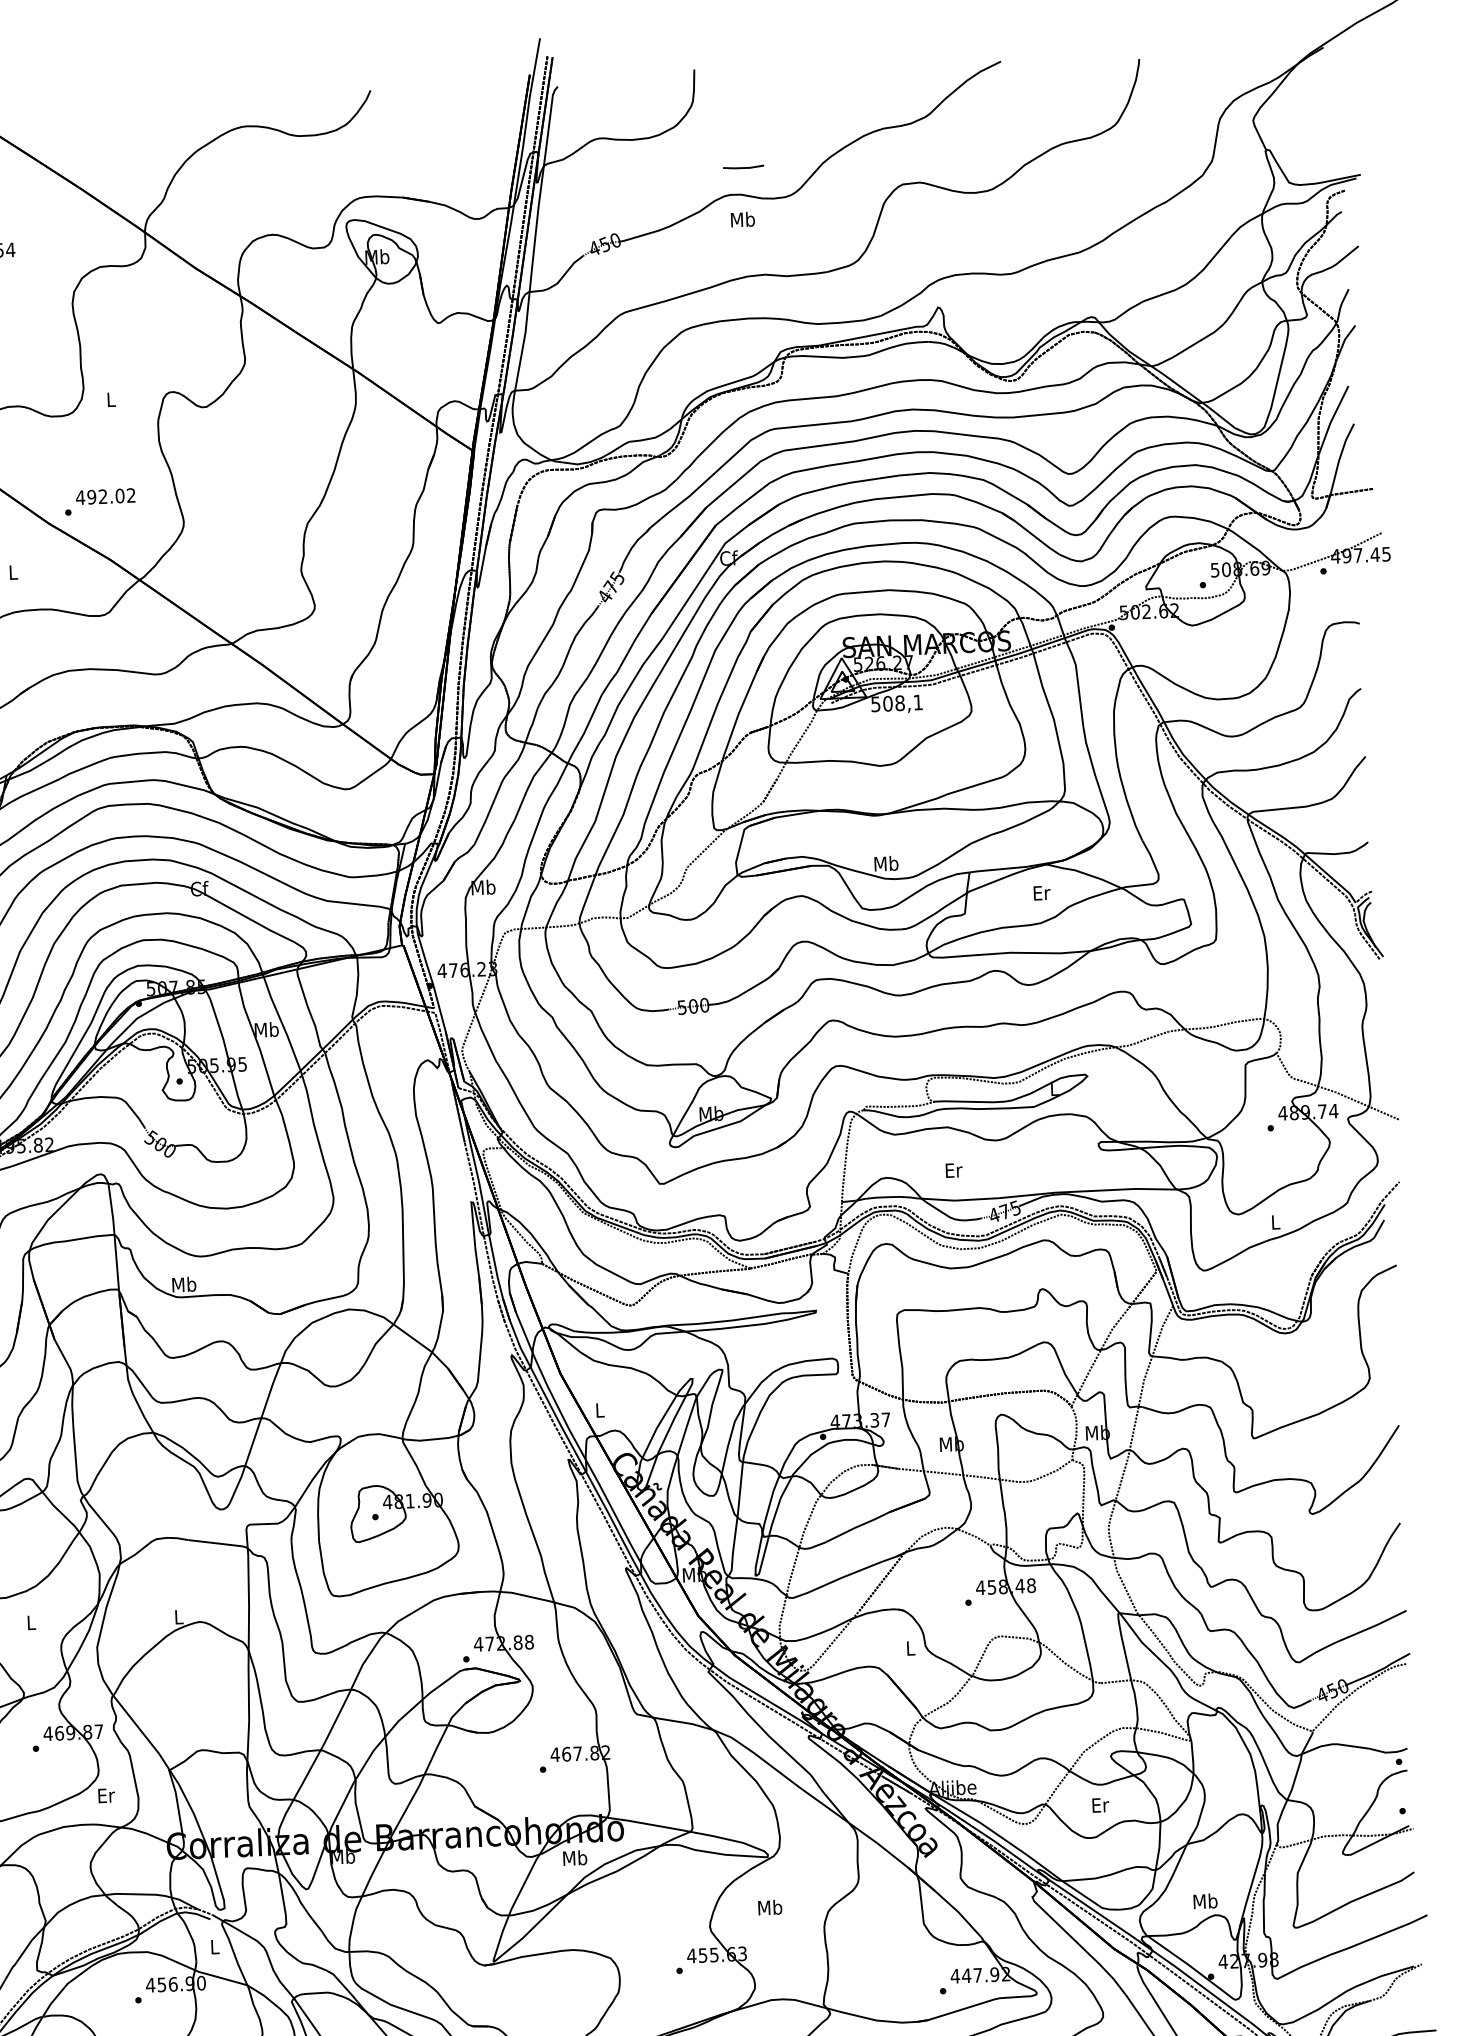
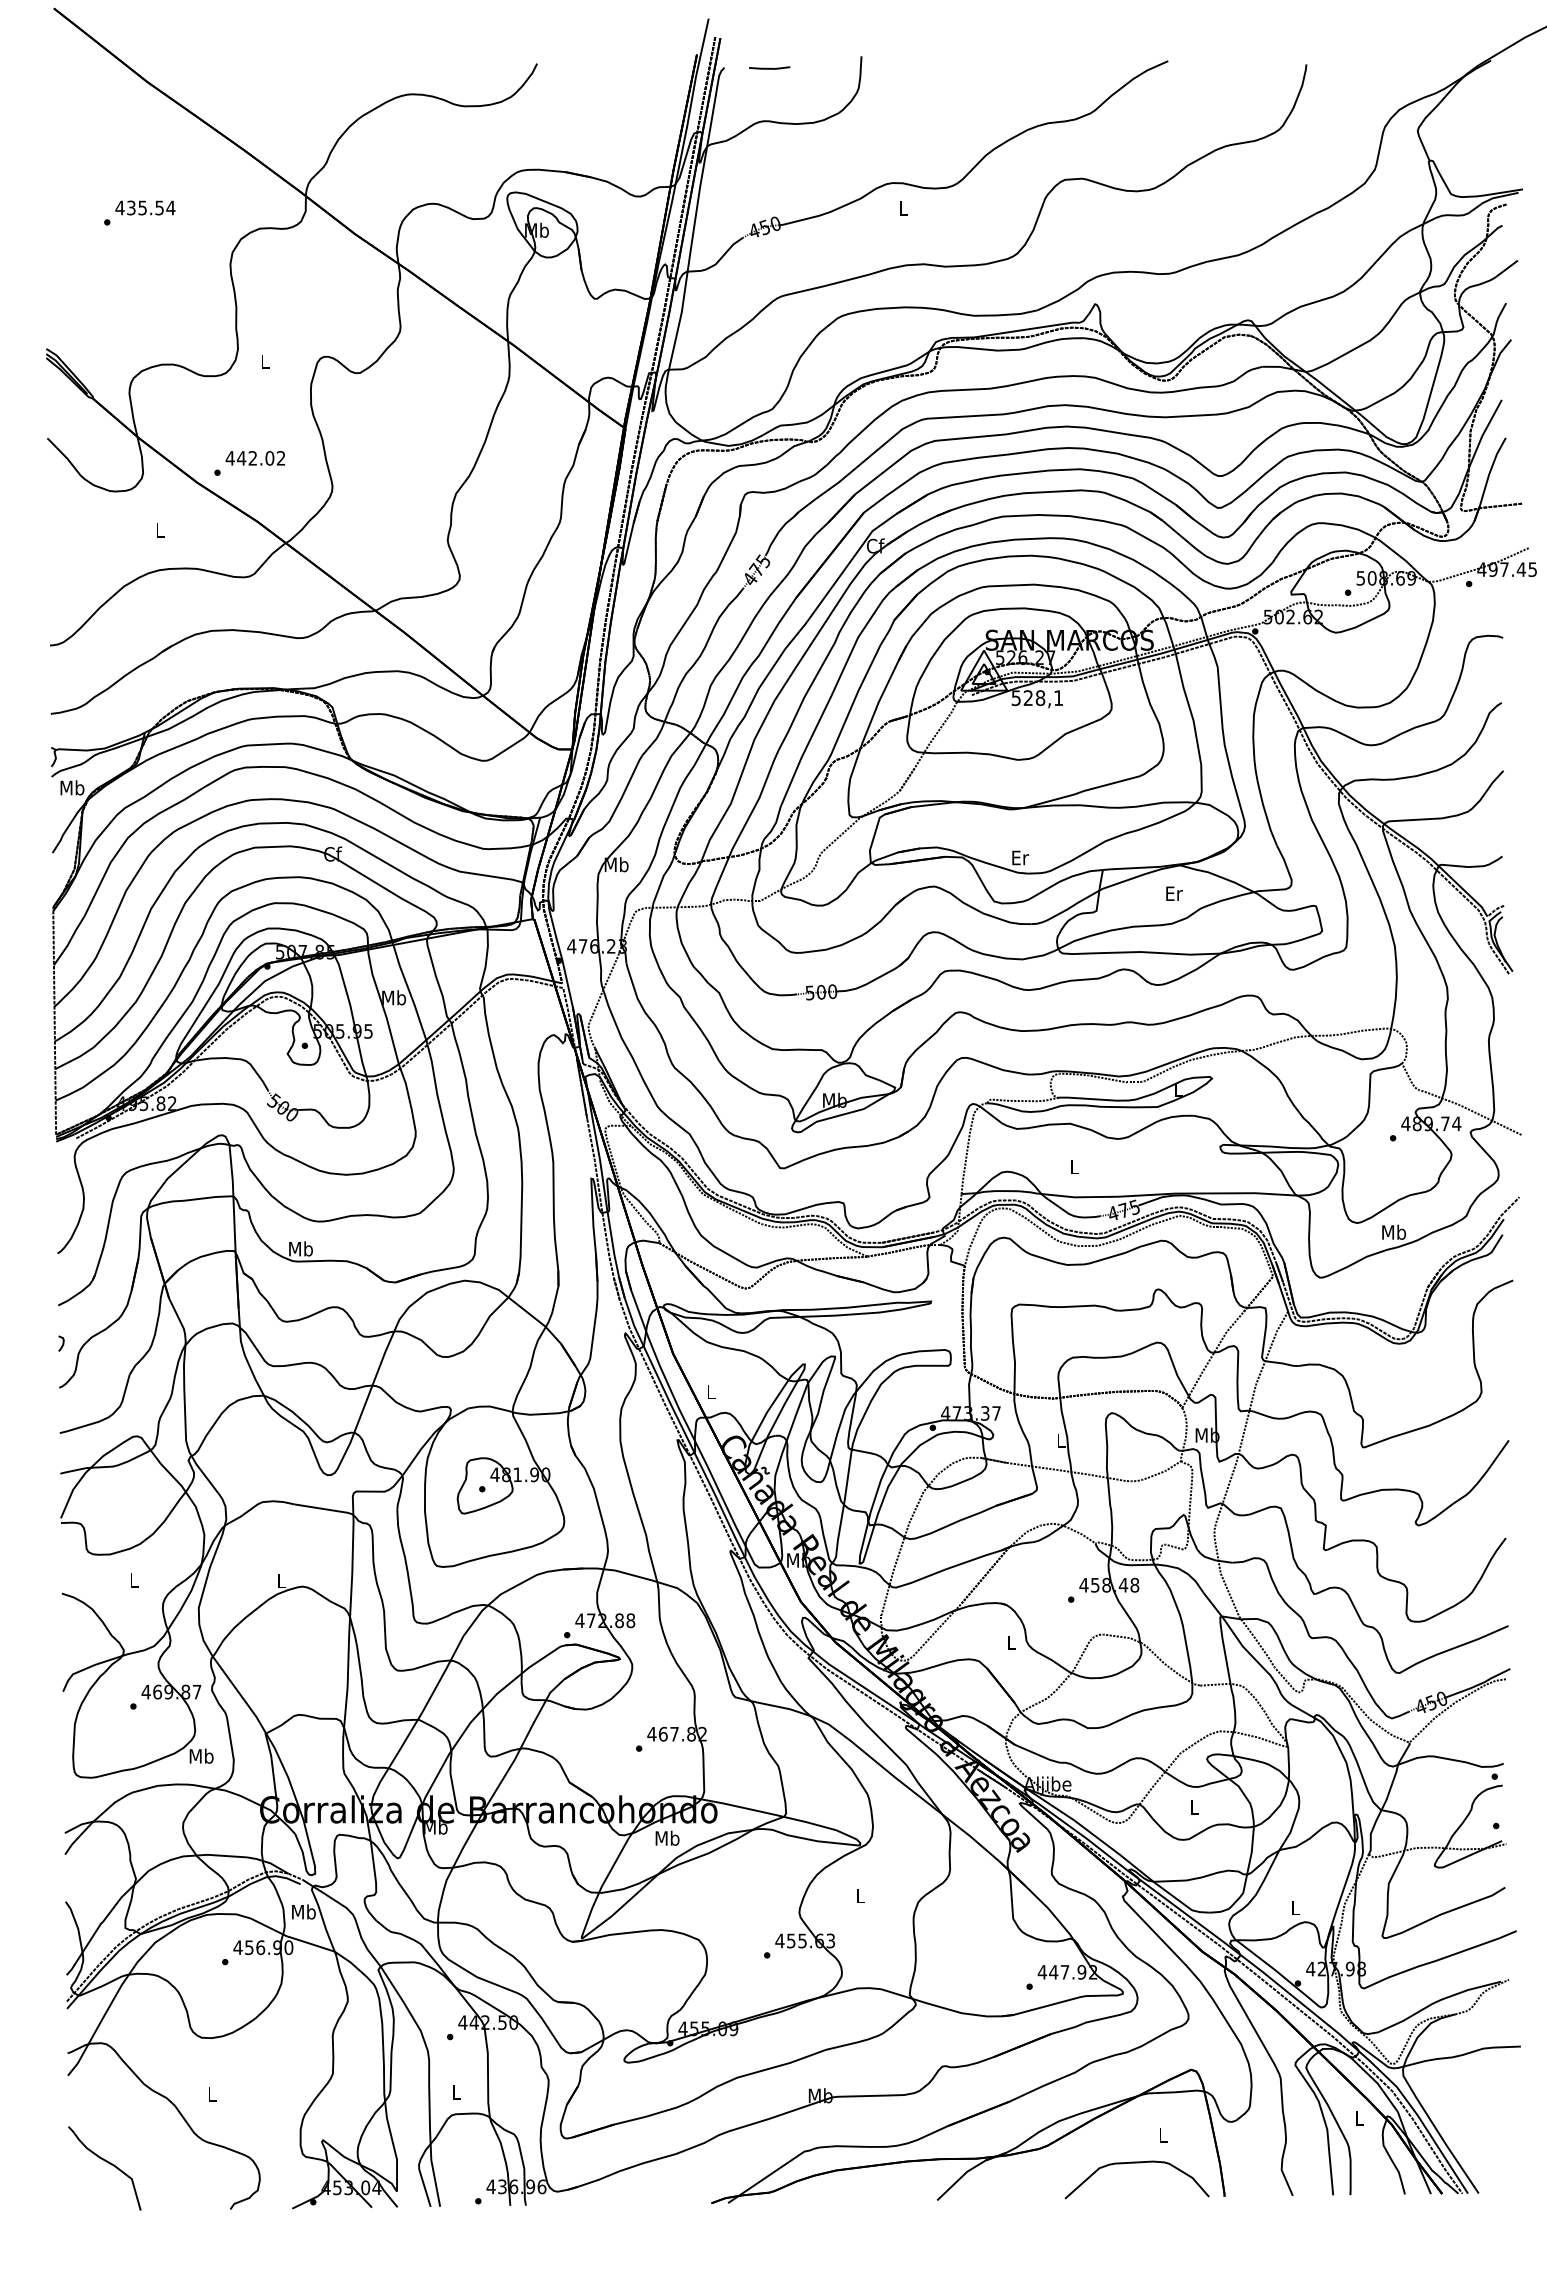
line: (743, 166) -> (769, 67), moved
text: (742, 218) -> (903, 207), Mb -> L
text: (91, 497) -> (241, 458), 492.02 -> 442.02
text: (888, 704) -> (1028, 698), 508,1 -> 528,1
text: (886, 863) -> (1020, 857), Mb -> Er
text: (953, 1170) -> (1074, 1167), Er -> L
text: (1276, 1221) -> (1394, 1231), L -> Mb
text: (952, 1444) -> (1061, 1440), Mb -> L
text: (106, 1794) -> (201, 1755), Er -> Mb
text: (1100, 1805) -> (1194, 1807), Er -> L
text: (1205, 1900) -> (1295, 1907), Mb -> L
text: (770, 1907) -> (860, 1895), Mb -> L
text: (214, 1946) -> (303, 1911), L -> Mb

